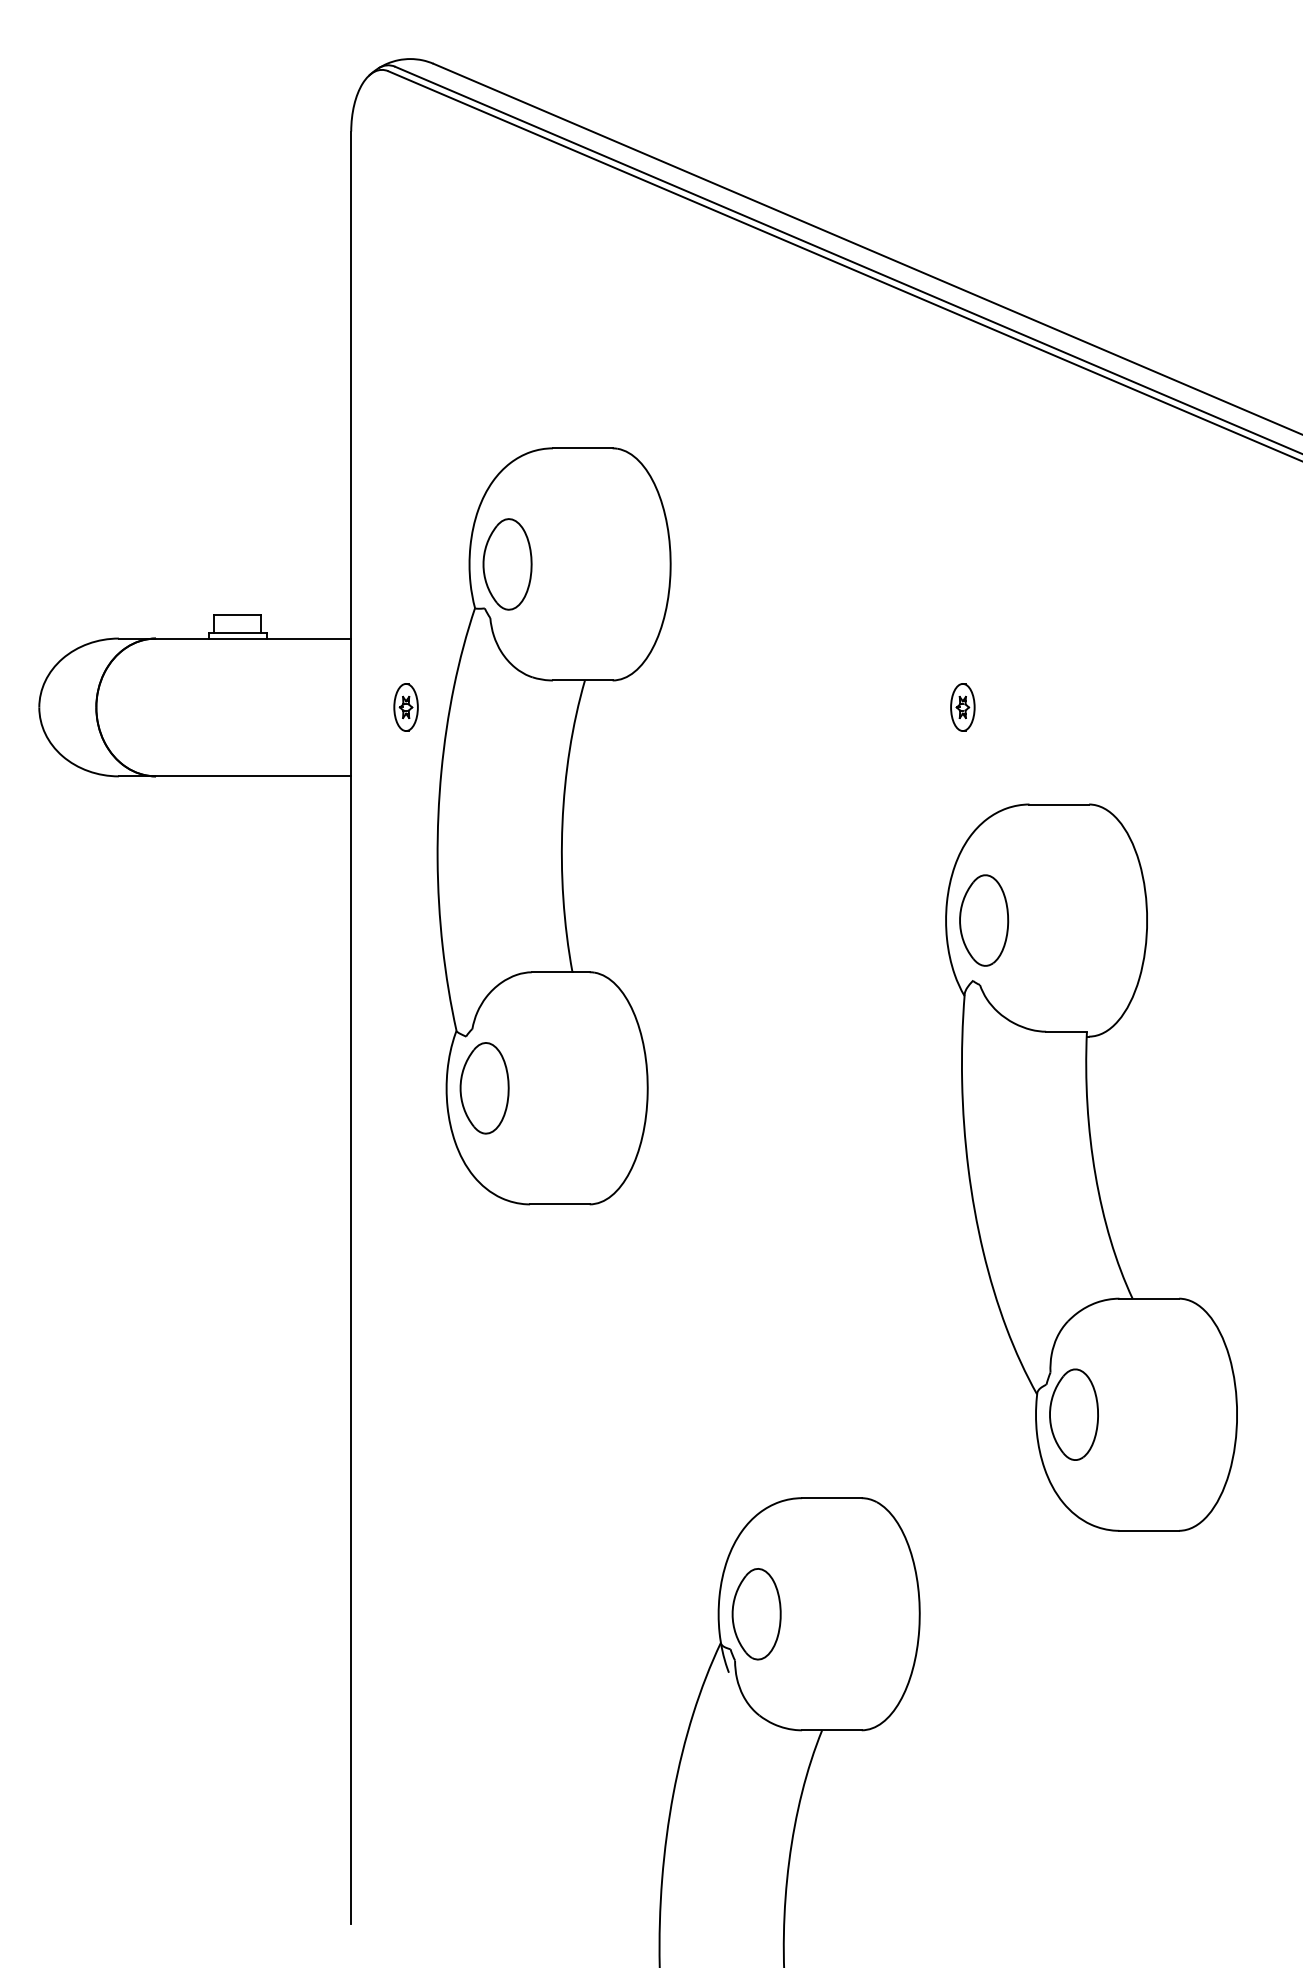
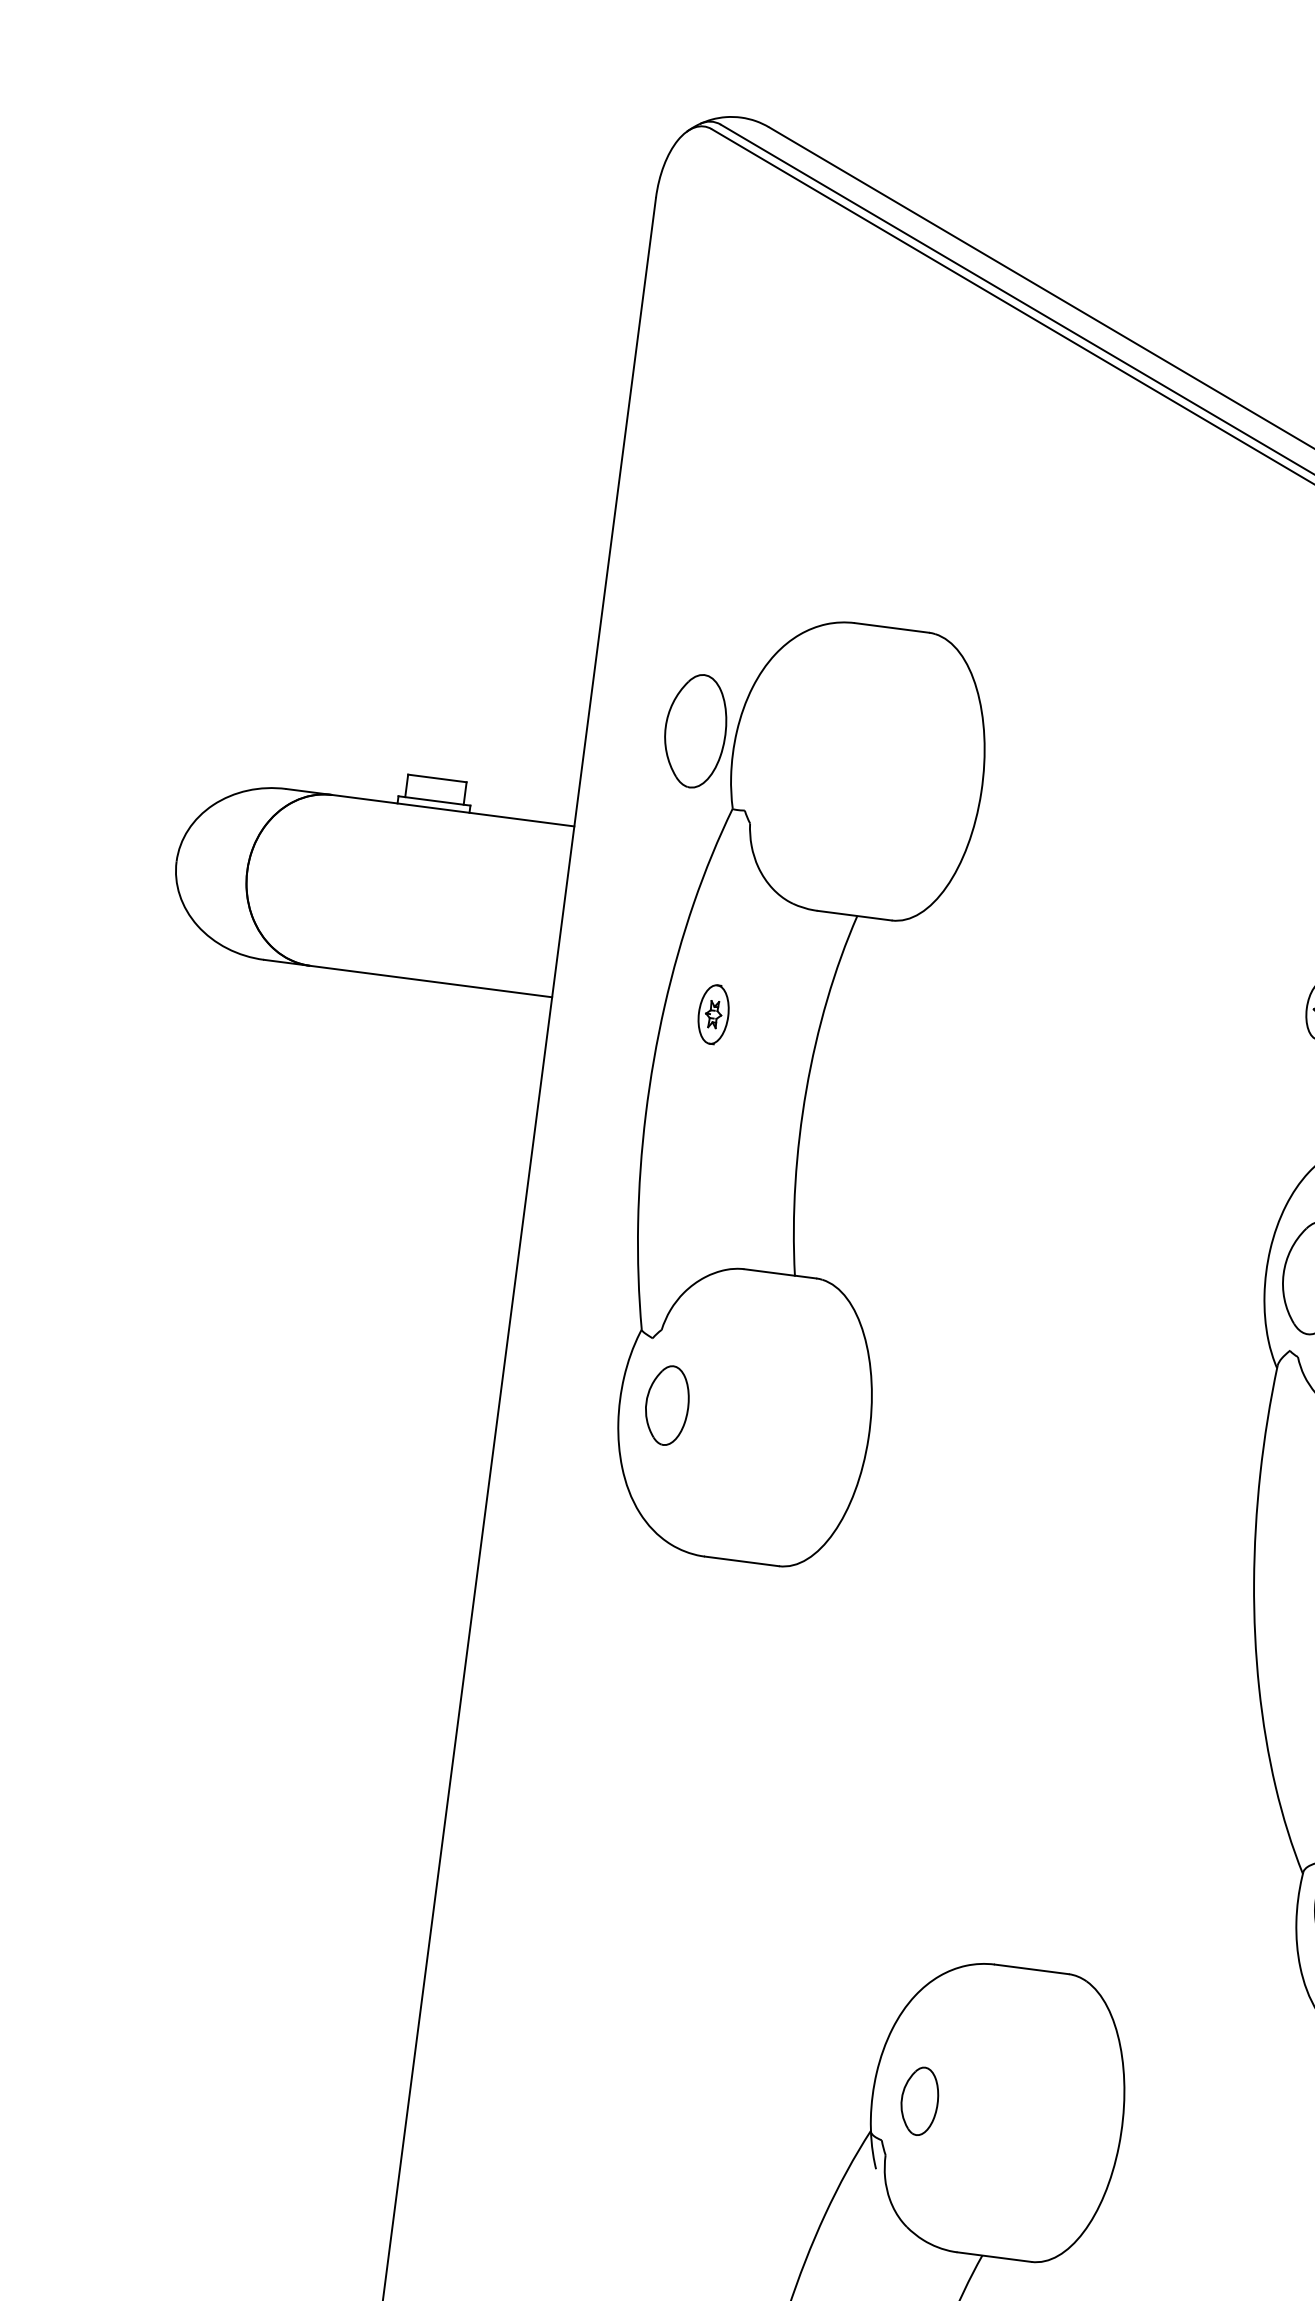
part: (507, 564) -> (695, 731), moved
part: (405, 707) -> (712, 1014), moved
part: (484, 1088) -> (667, 1405), size x0.7
part: (756, 1614) -> (919, 2101), size x0.6

